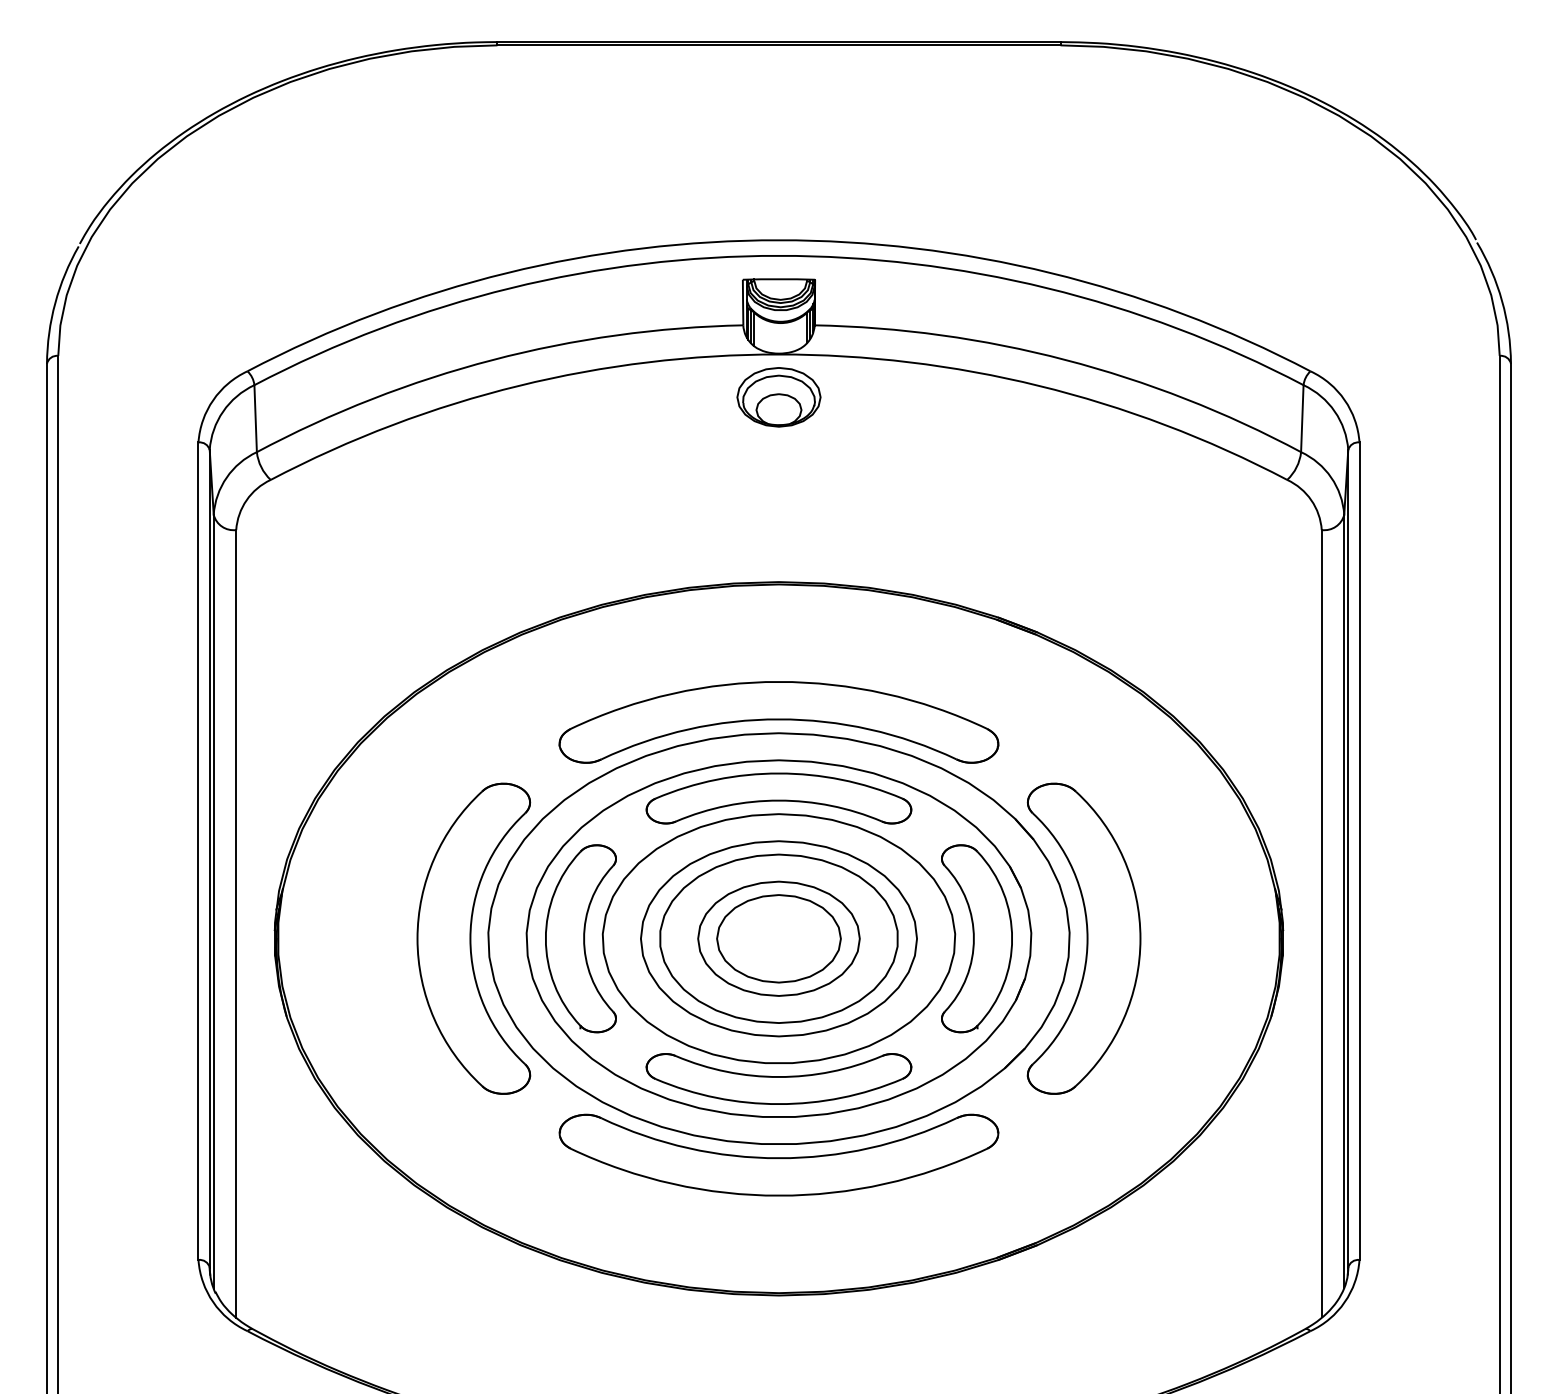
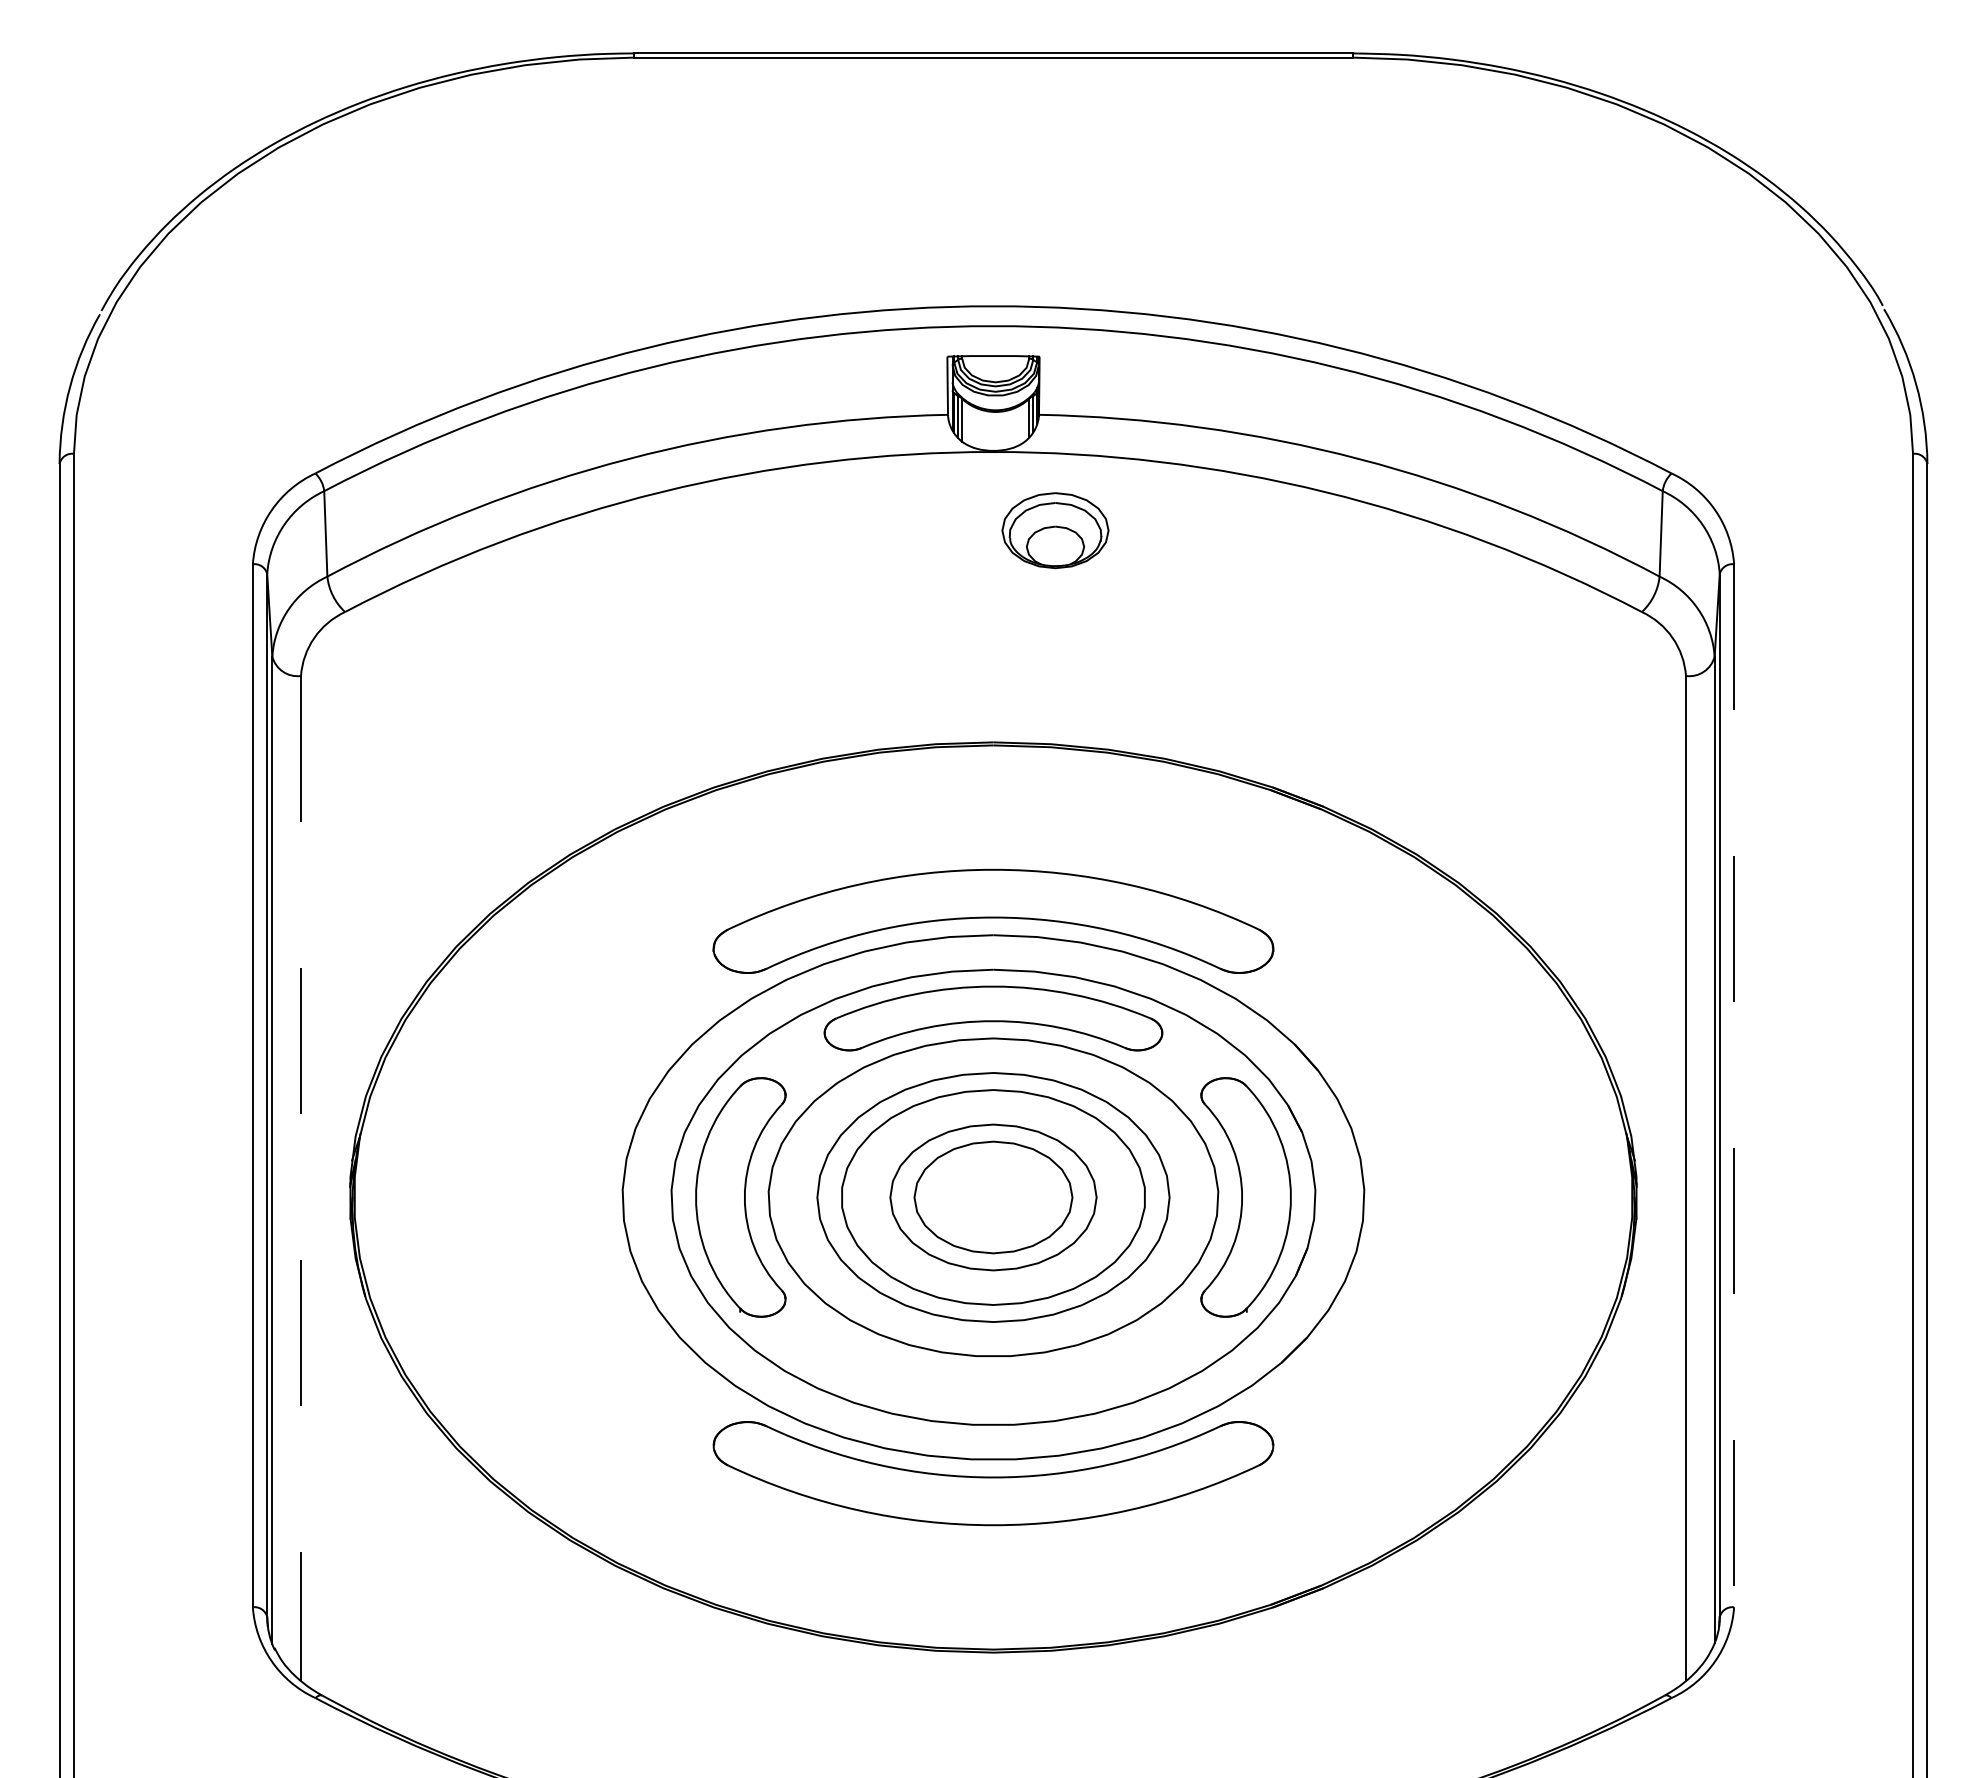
part: (779, 397) -> (1055, 530), moved
line: (1359, 851) -> (1734, 1085), solid -> dashed
line: (236, 923) -> (301, 1178), solid -> dashed
part: (473, 938) -> (603, 1197), removed
part: (1083, 938) -> (1382, 1197), removed
part: (779, 1079) -> (993, 1376), removed

